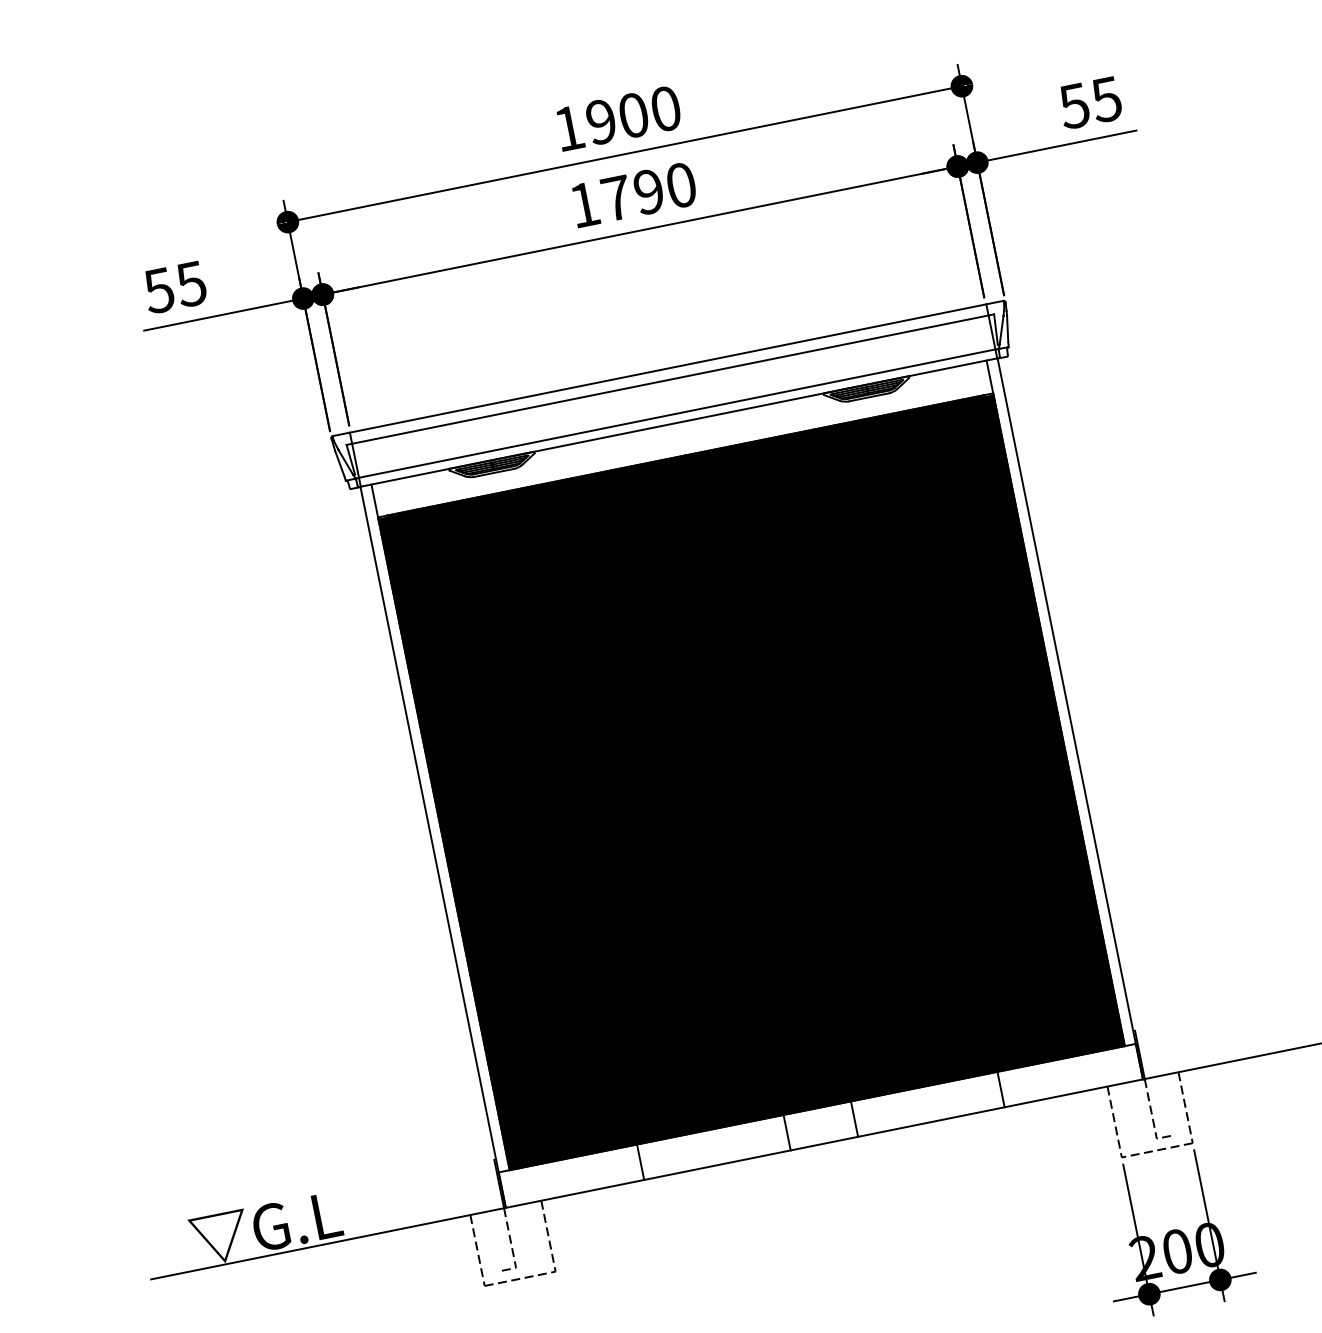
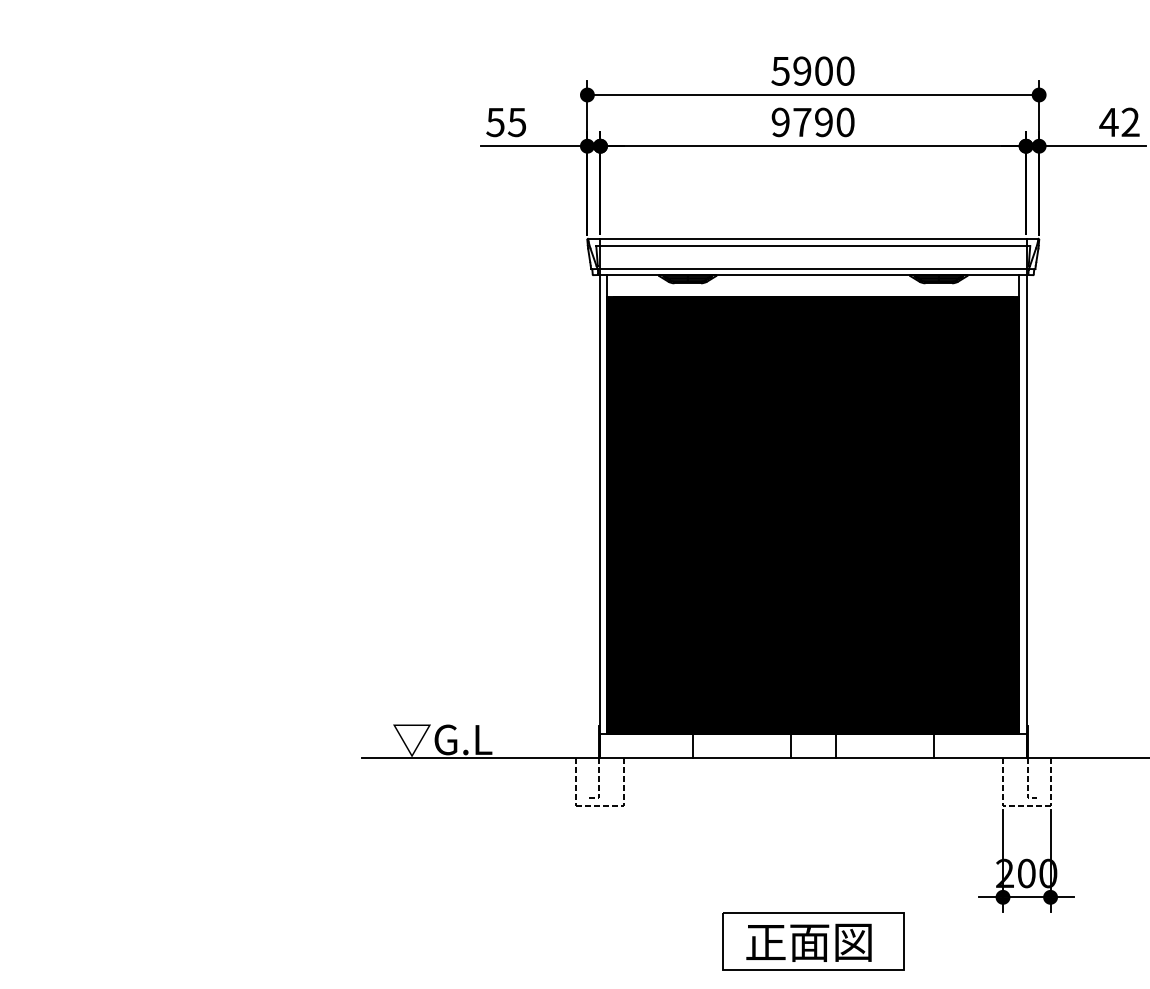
text: (1090, 103) -> (1119, 122), 55 -> 42
text: (568, 128) -> (780, 71), 1900 -> 5900
text: (584, 205) -> (780, 122), 1790 -> 9790

